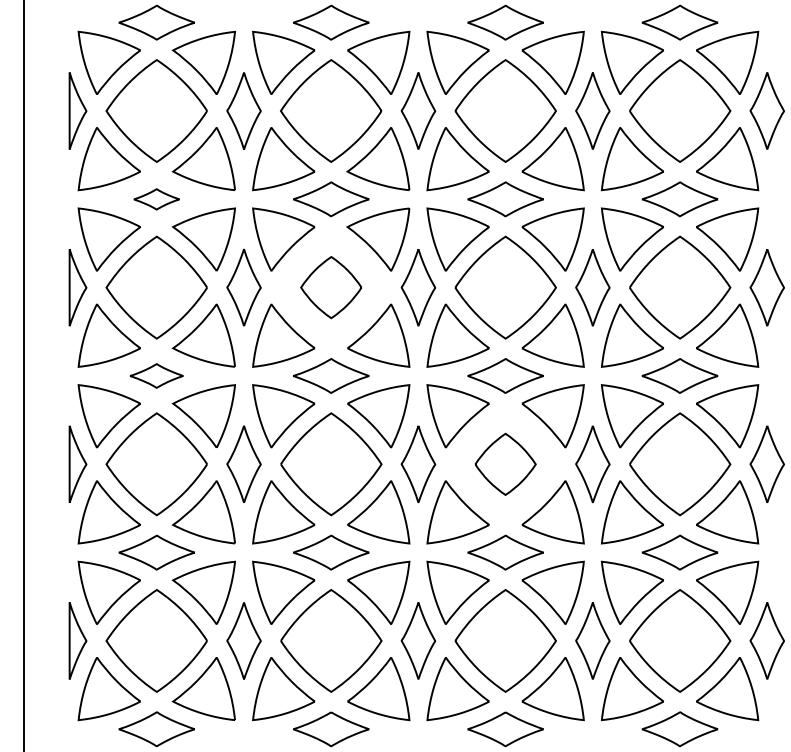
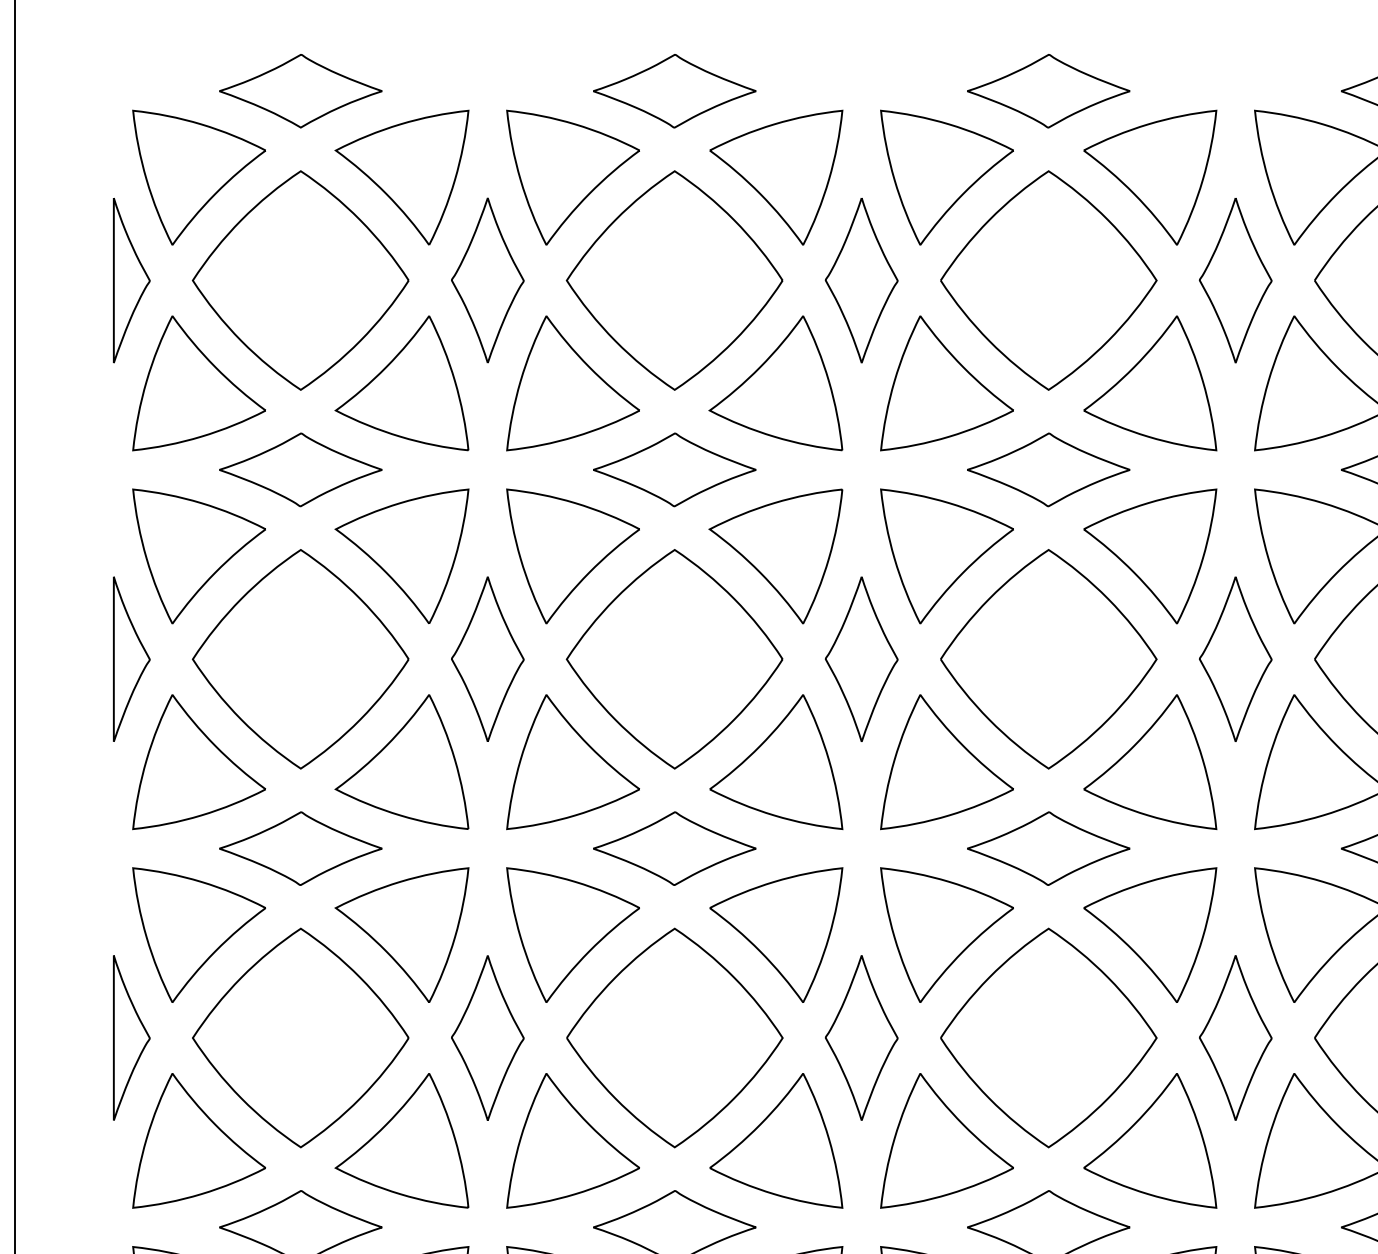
part: (156, 199) -> (300, 470), size x1.67
part: (331, 287) -> (675, 658), size x1.67
part: (156, 375) -> (300, 847), size x1.43
part: (505, 464) -> (1048, 1038), size x1.67

